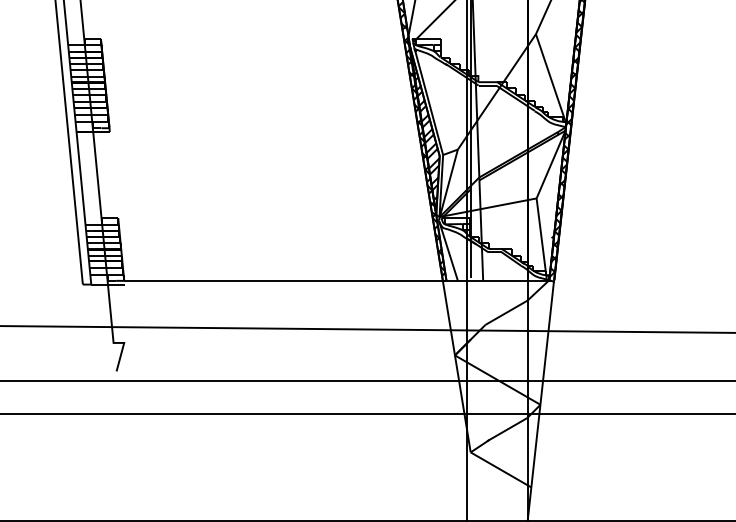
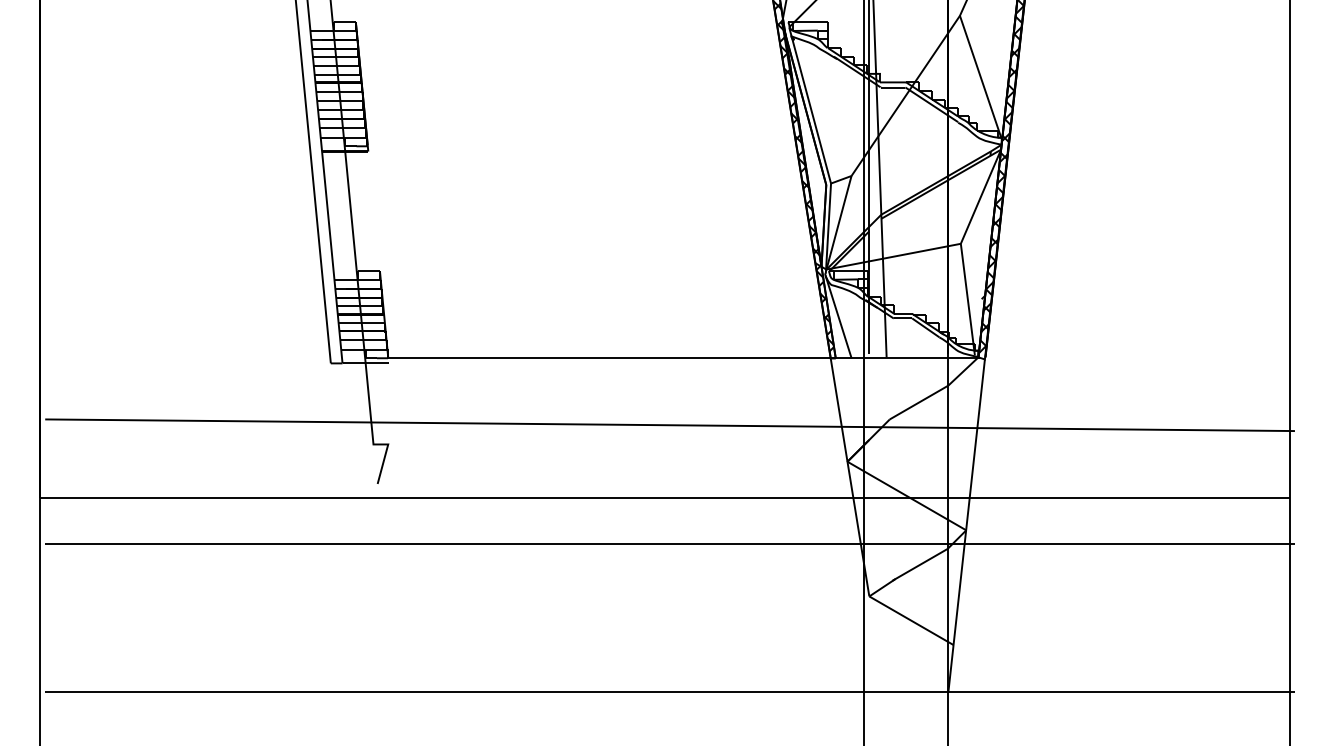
hatch: (424, 124) -> (804, 141), removed

